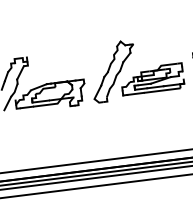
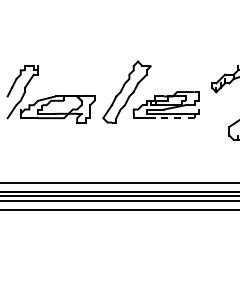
line: (161, 90) -> (174, 118), solid -> dashed

